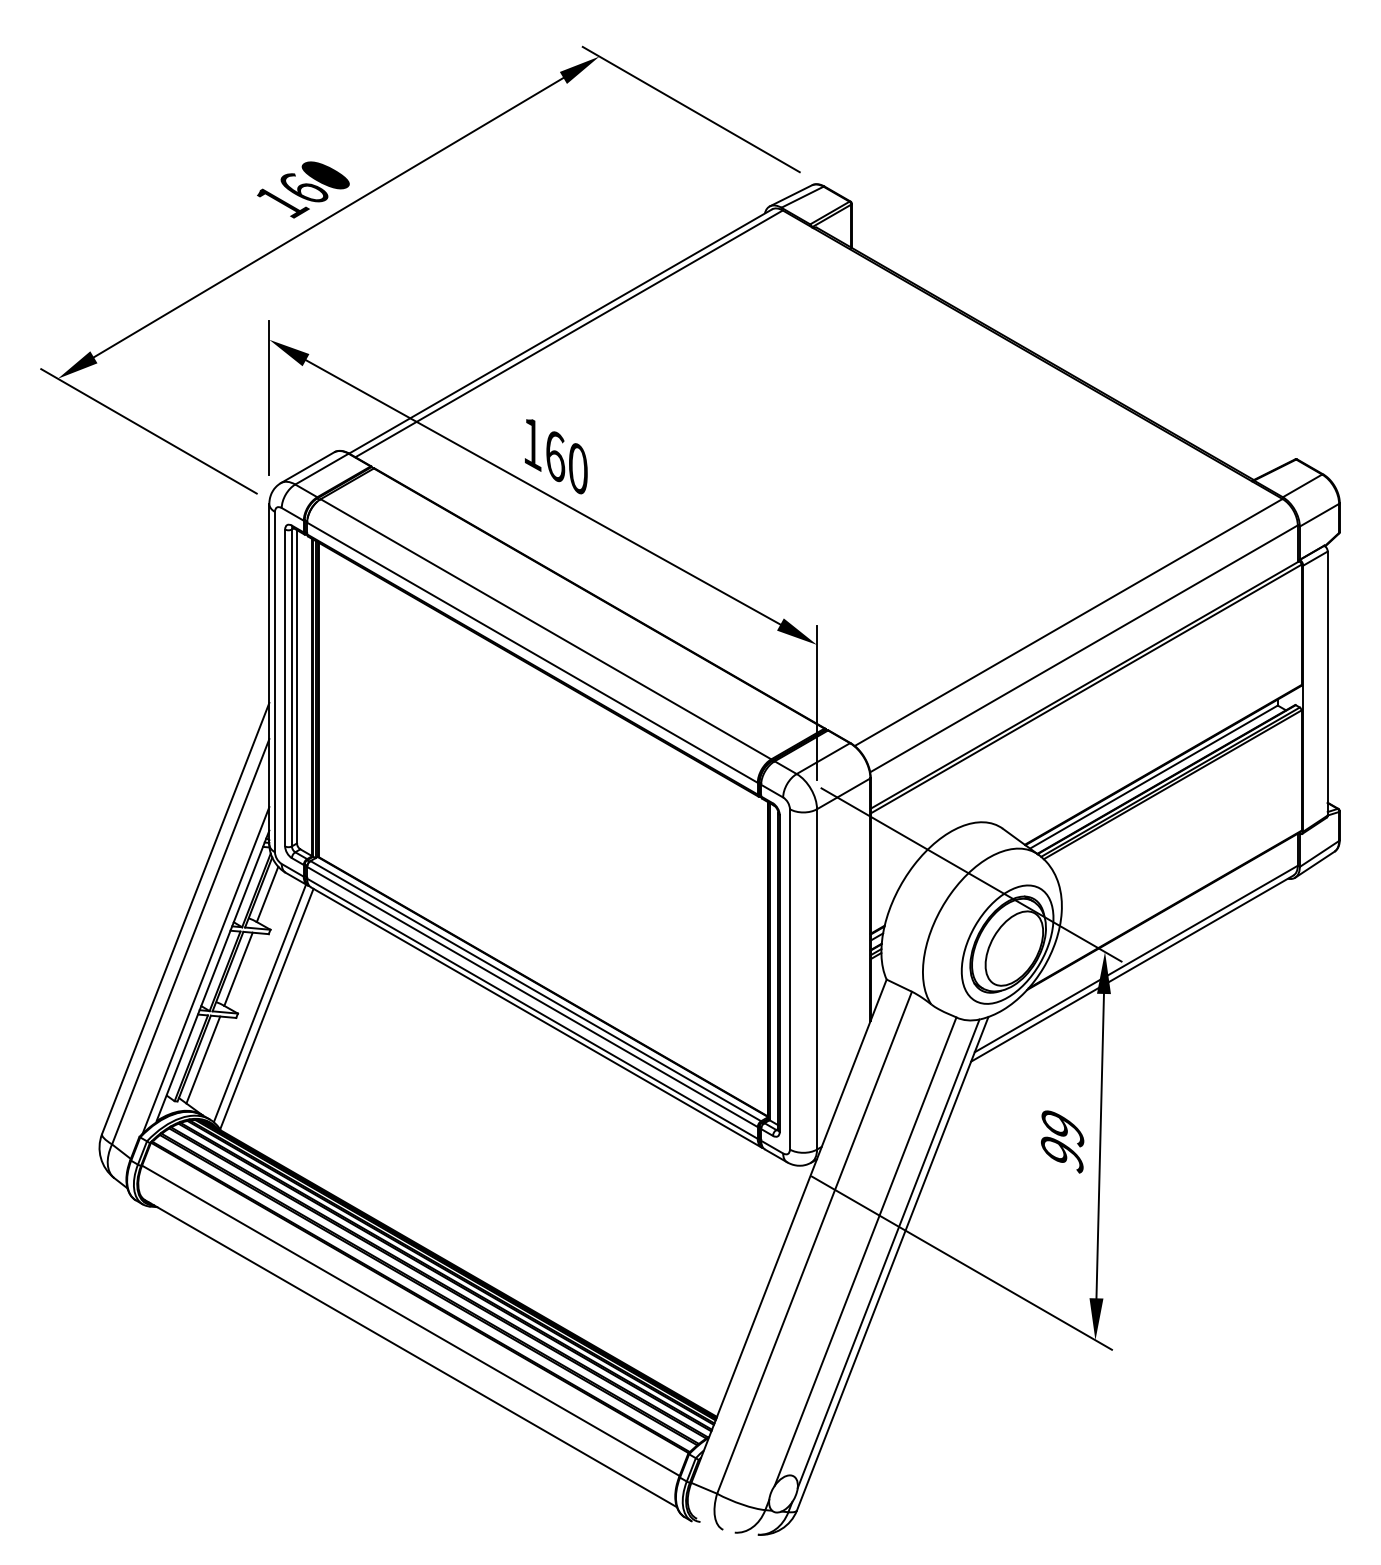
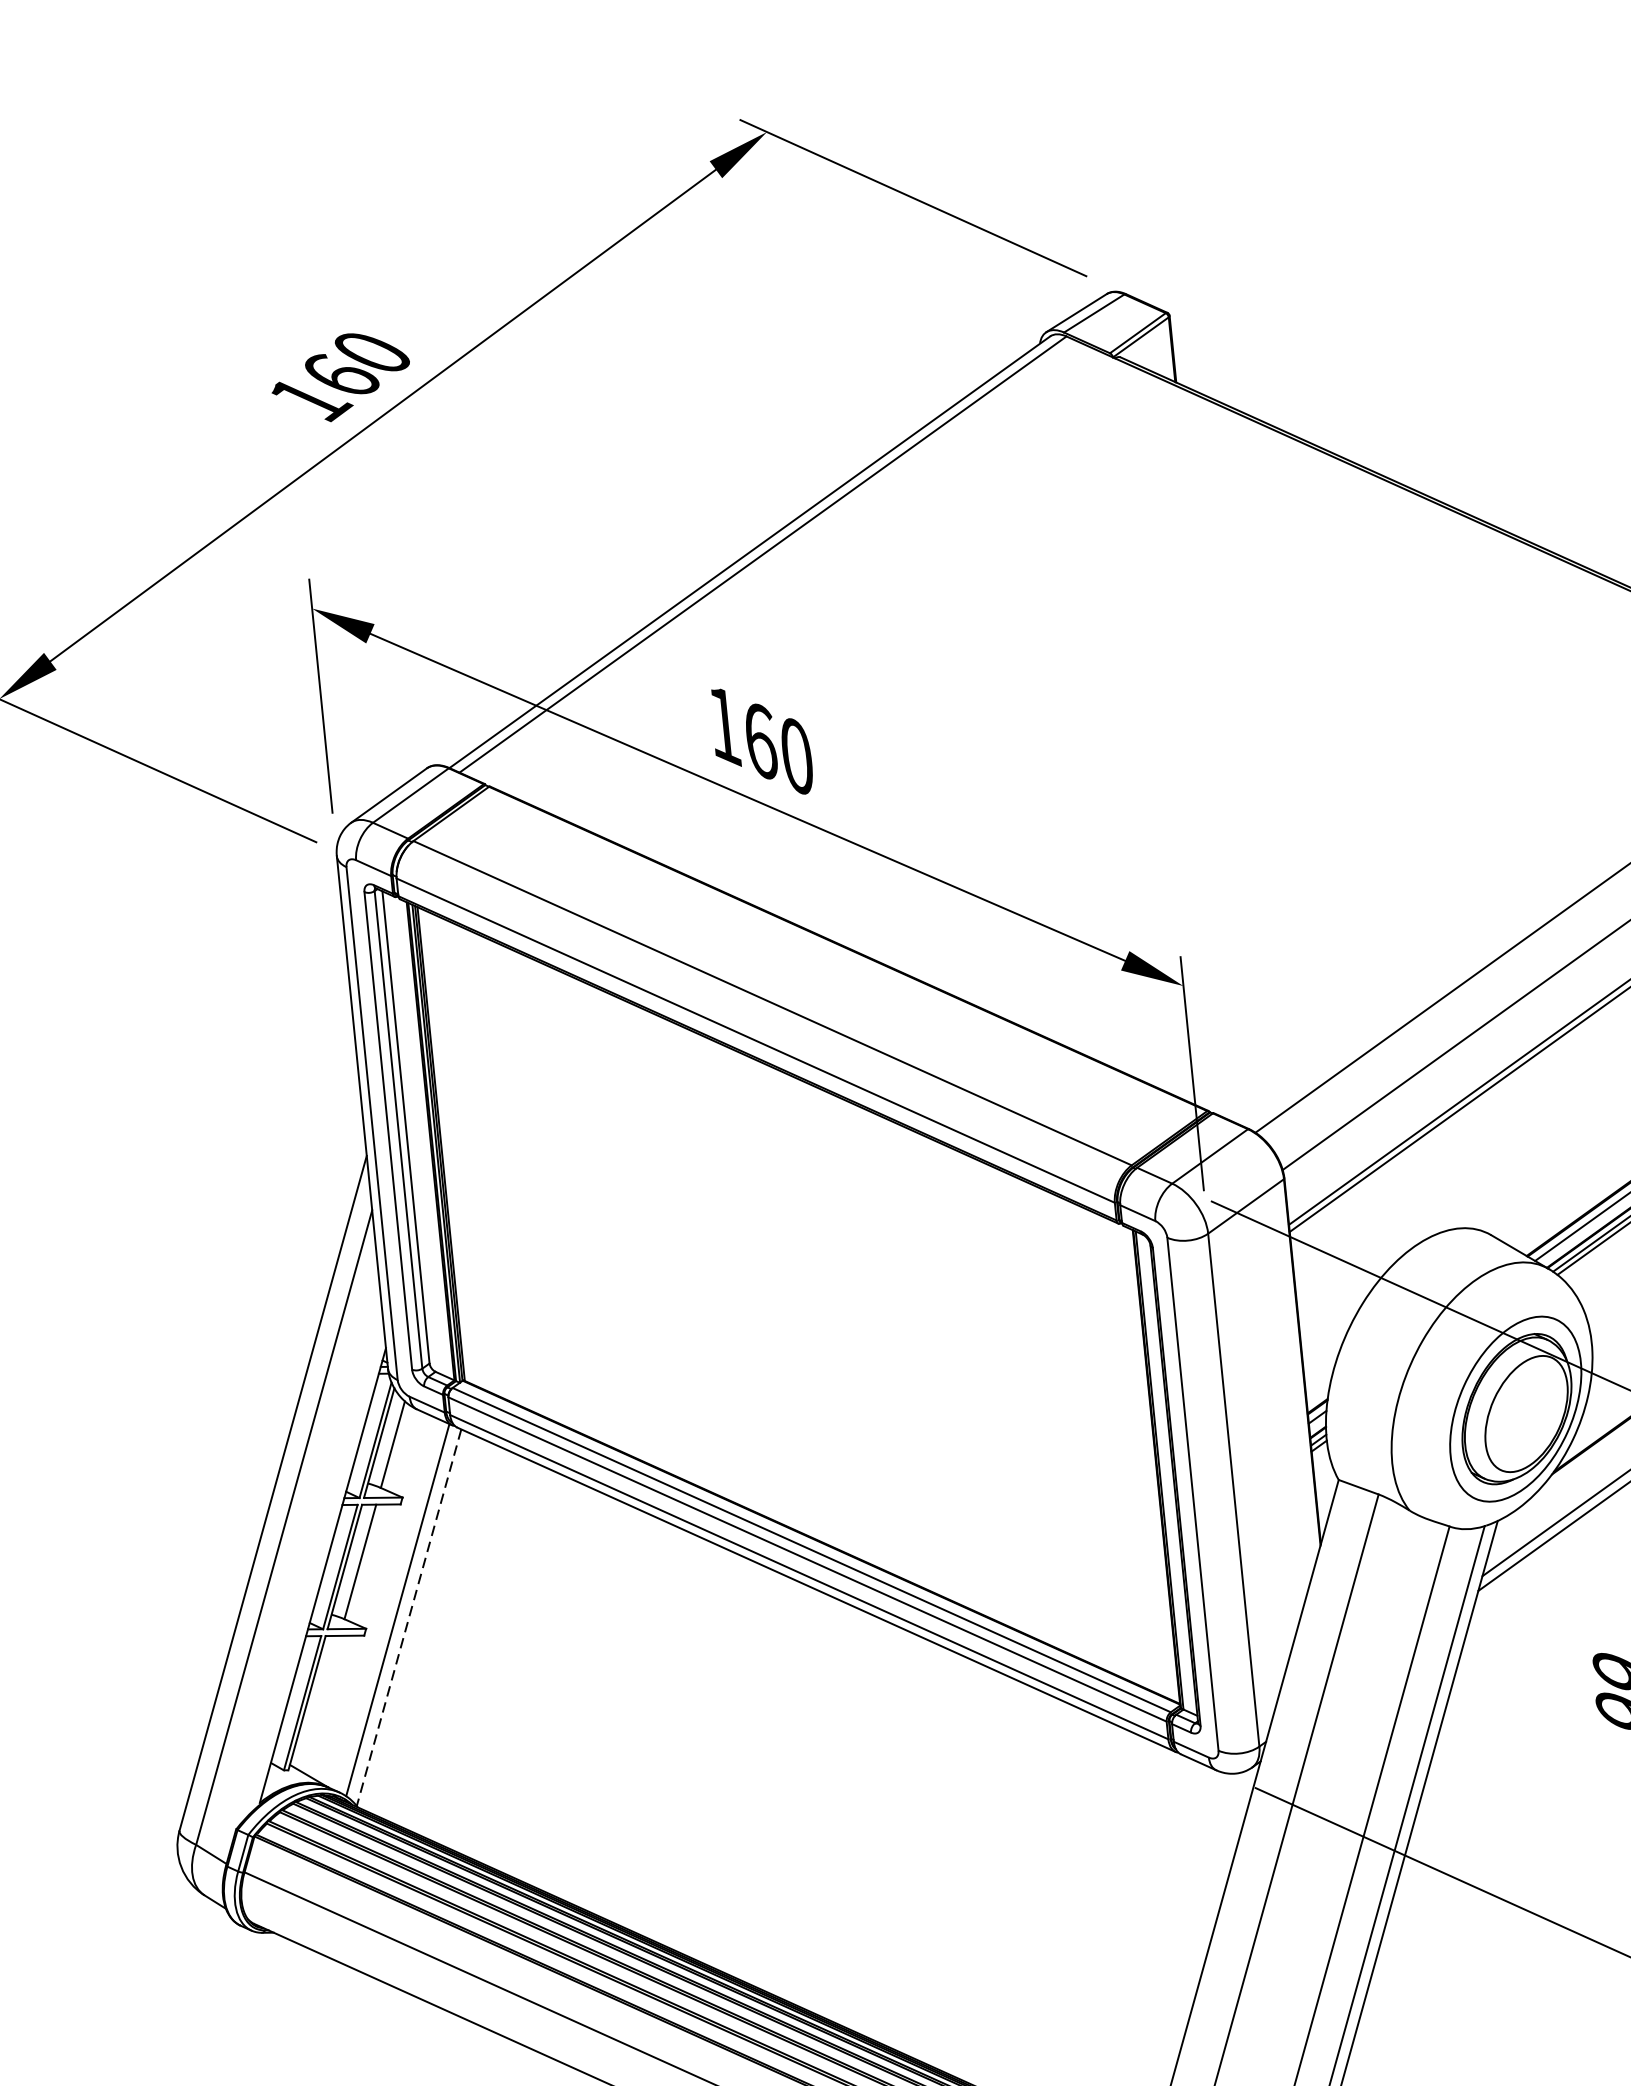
line: (205, 970) -> (310, 1568), removed
line: (266, 1009) -> (408, 1618), solid -> dashed
line: (203, 1059) -> (321, 1703), removed

